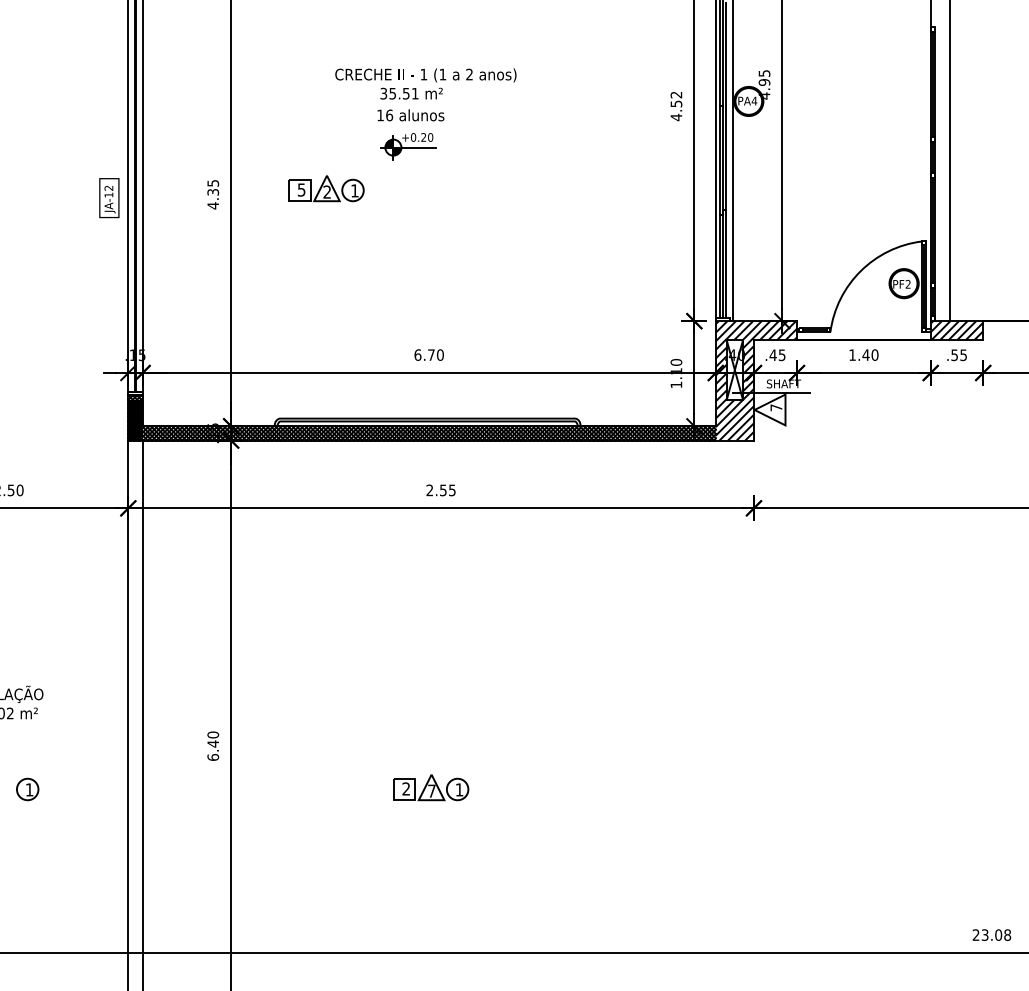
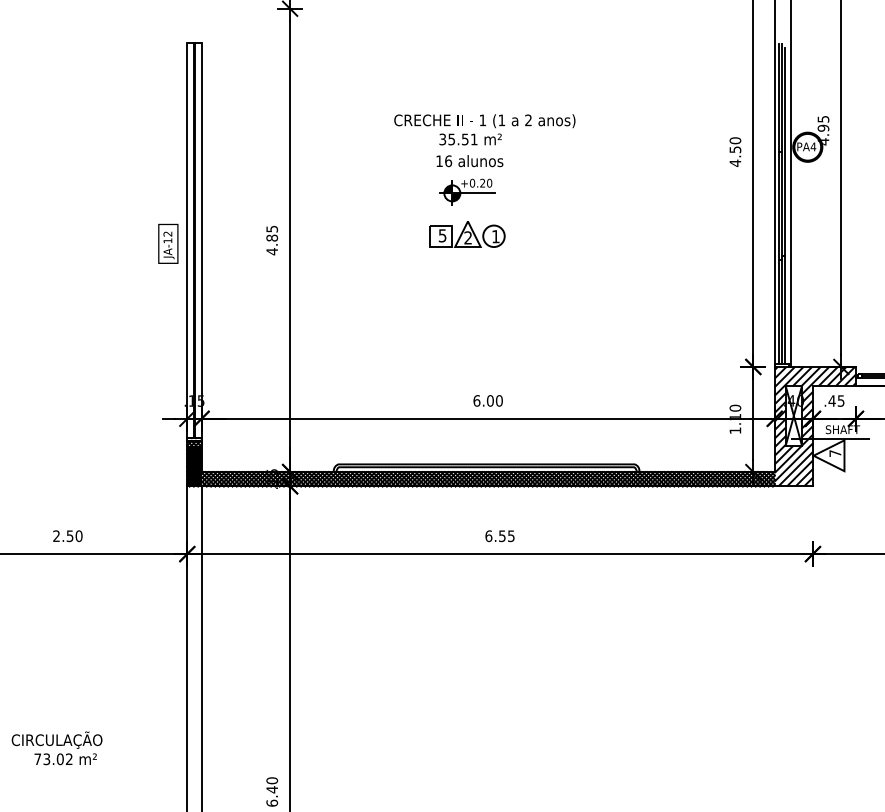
text: (676, 94) -> (735, 140), 4.52 -> 4.50
part: (326, 188) -> (467, 234), moved
text: (213, 191) -> (272, 237), 4.35 -> 4.85
text: (431, 354) -> (490, 400), 6.70 -> 6.00
text: (429, 490) -> (488, 536), 2.55 -> 6.55

